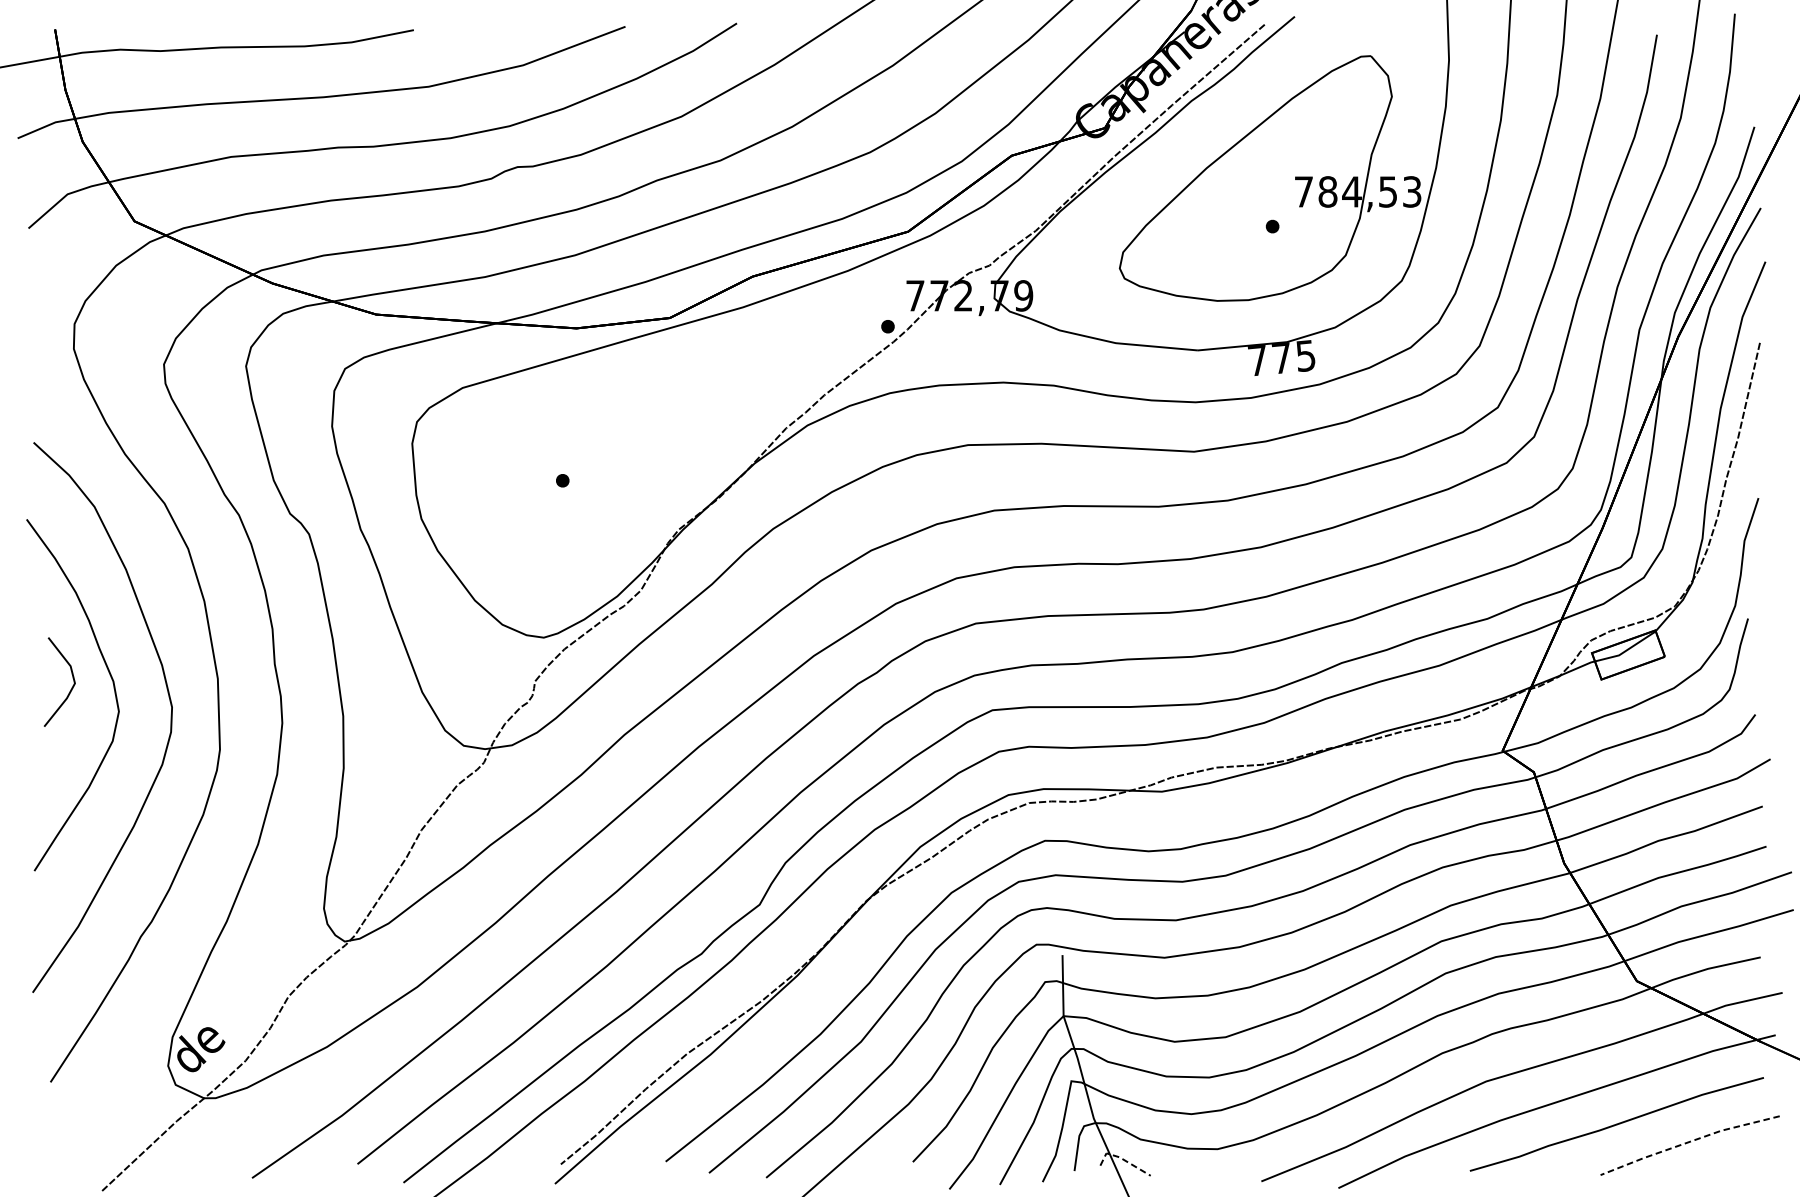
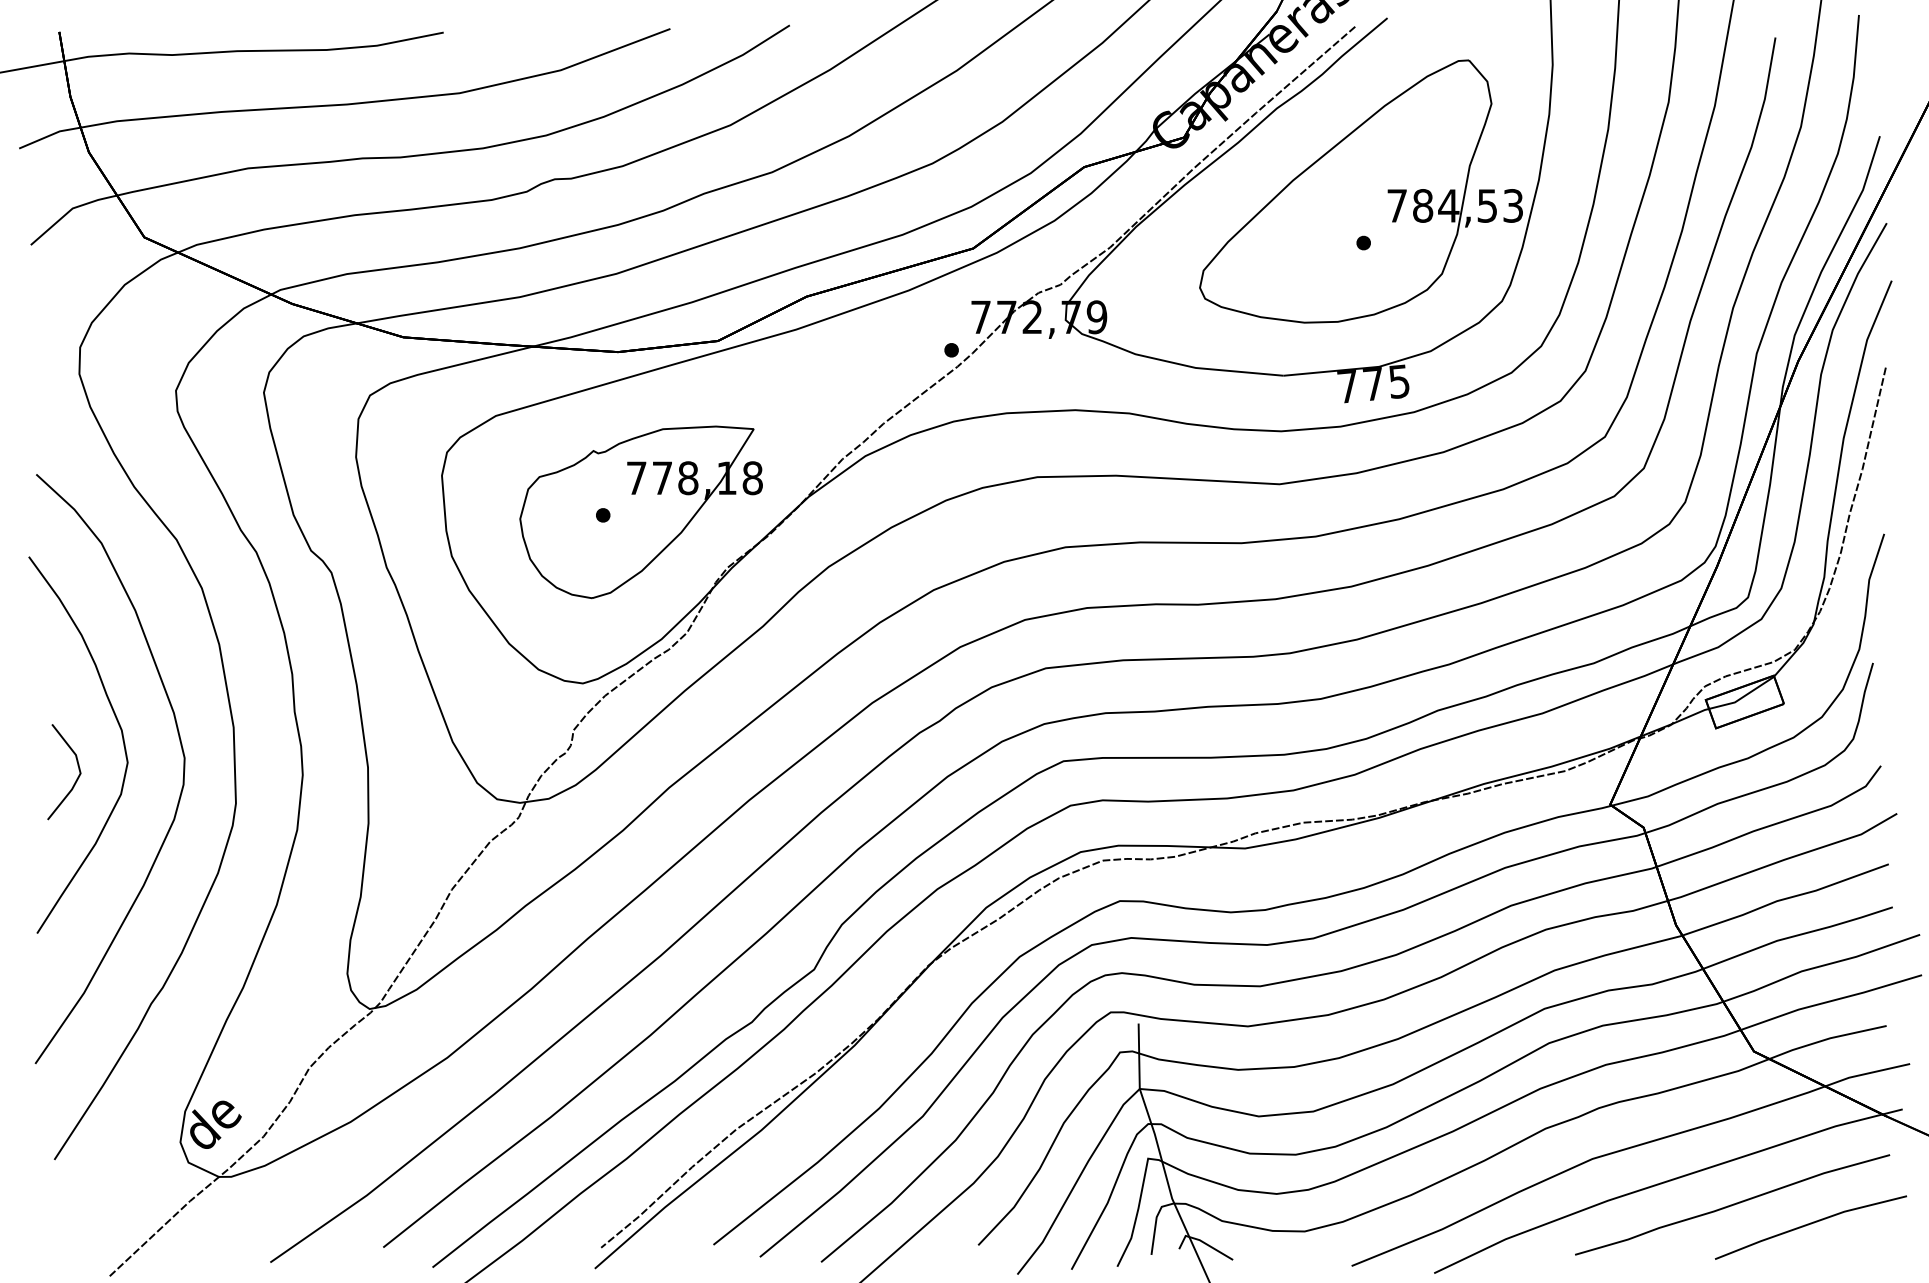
part: (597, 478) -> (640, 512), added
line: (71, 688) -> (76, 778), moved
line: (1688, 1141) -> (1809, 1223), dashed -> solid
line: (1123, 1159) -> (1203, 1242), dashed -> solid

